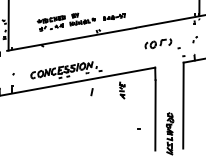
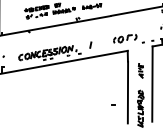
part: (162, 43) -> (128, 38), moved
part: (122, 90) -> (141, 70), moved
line: (91, 92) -> (90, 45), moved

